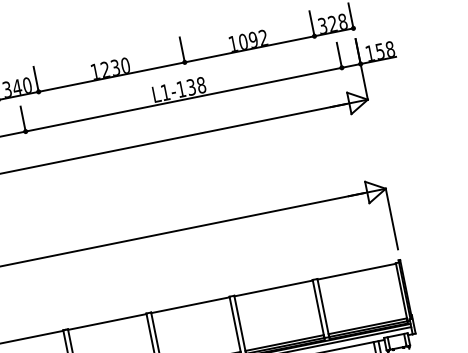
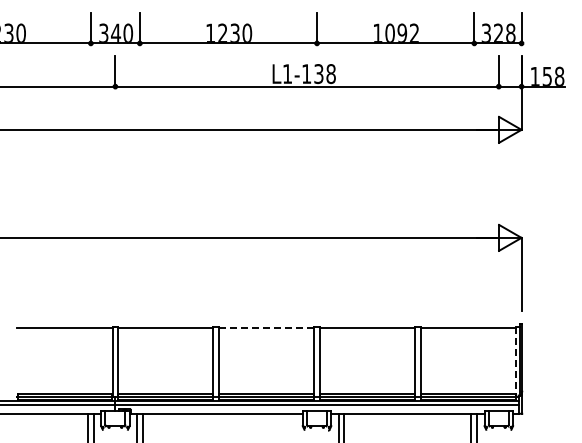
line: (401, 292) -> (515, 362), solid -> dashed
line: (190, 305) -> (266, 327), solid -> dashed

